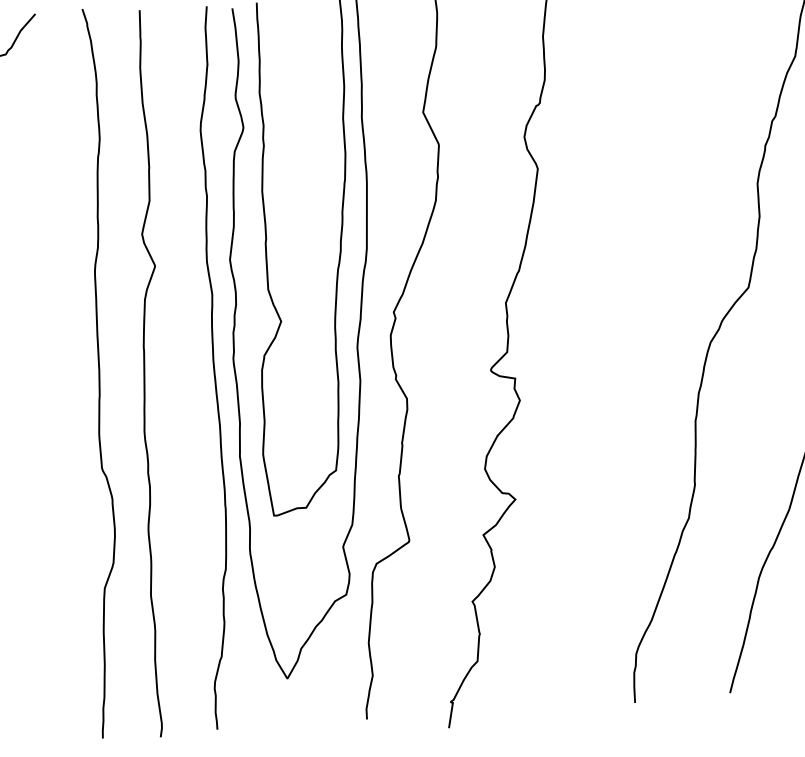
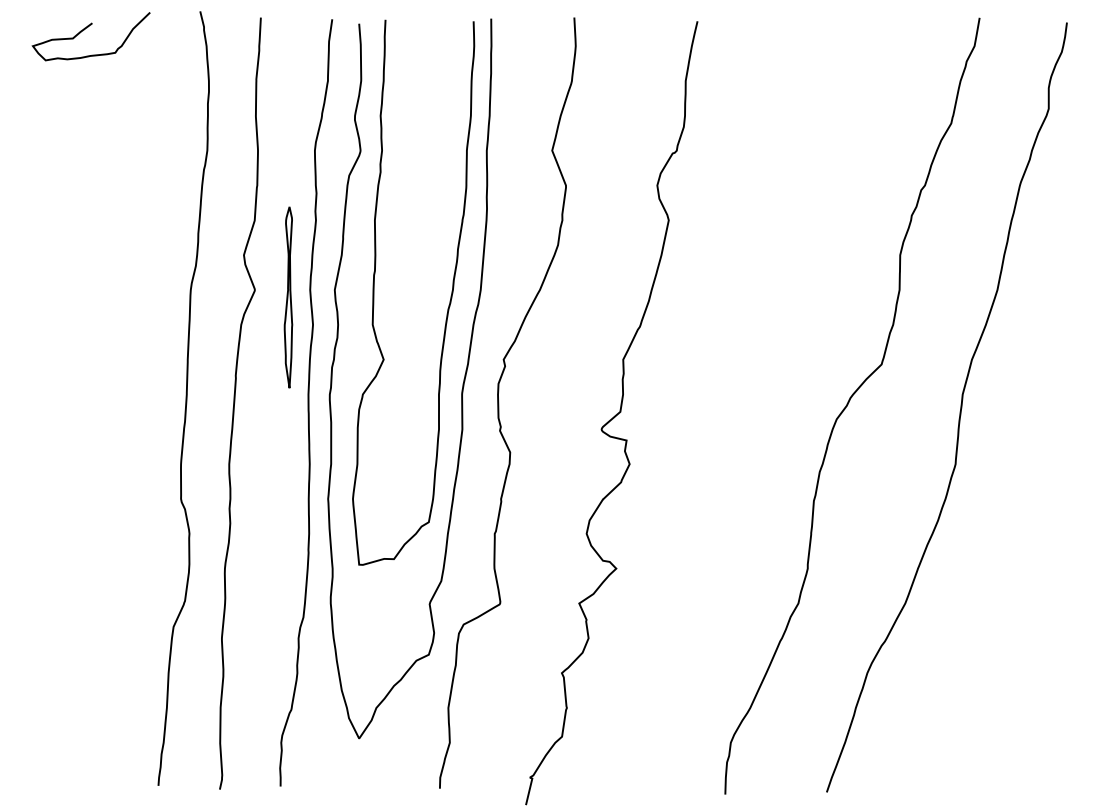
part: (187, 270) -> (288, 297), added

